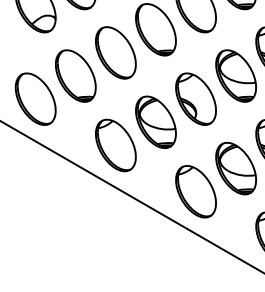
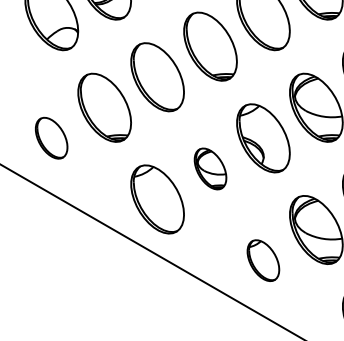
part: (35, 98) -> (51, 137), size x0.6
part: (155, 122) -> (209, 169), size x0.6
part: (195, 191) -> (262, 260), size x0.6

